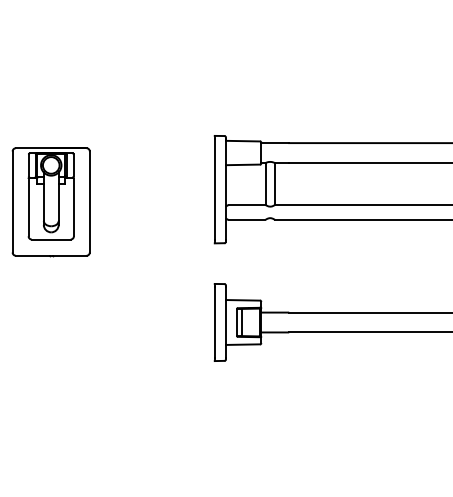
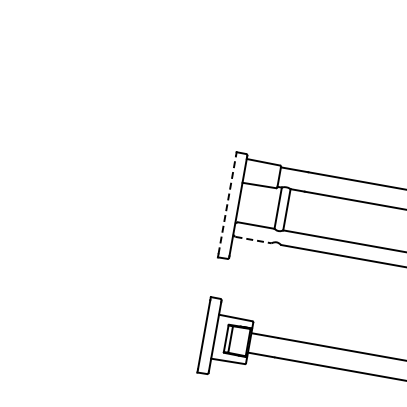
line: (214, 189) -> (227, 204), solid -> dashed
part: (50, 202) -> (64, 188), removed
line: (247, 219) -> (254, 239), solid -> dashed

